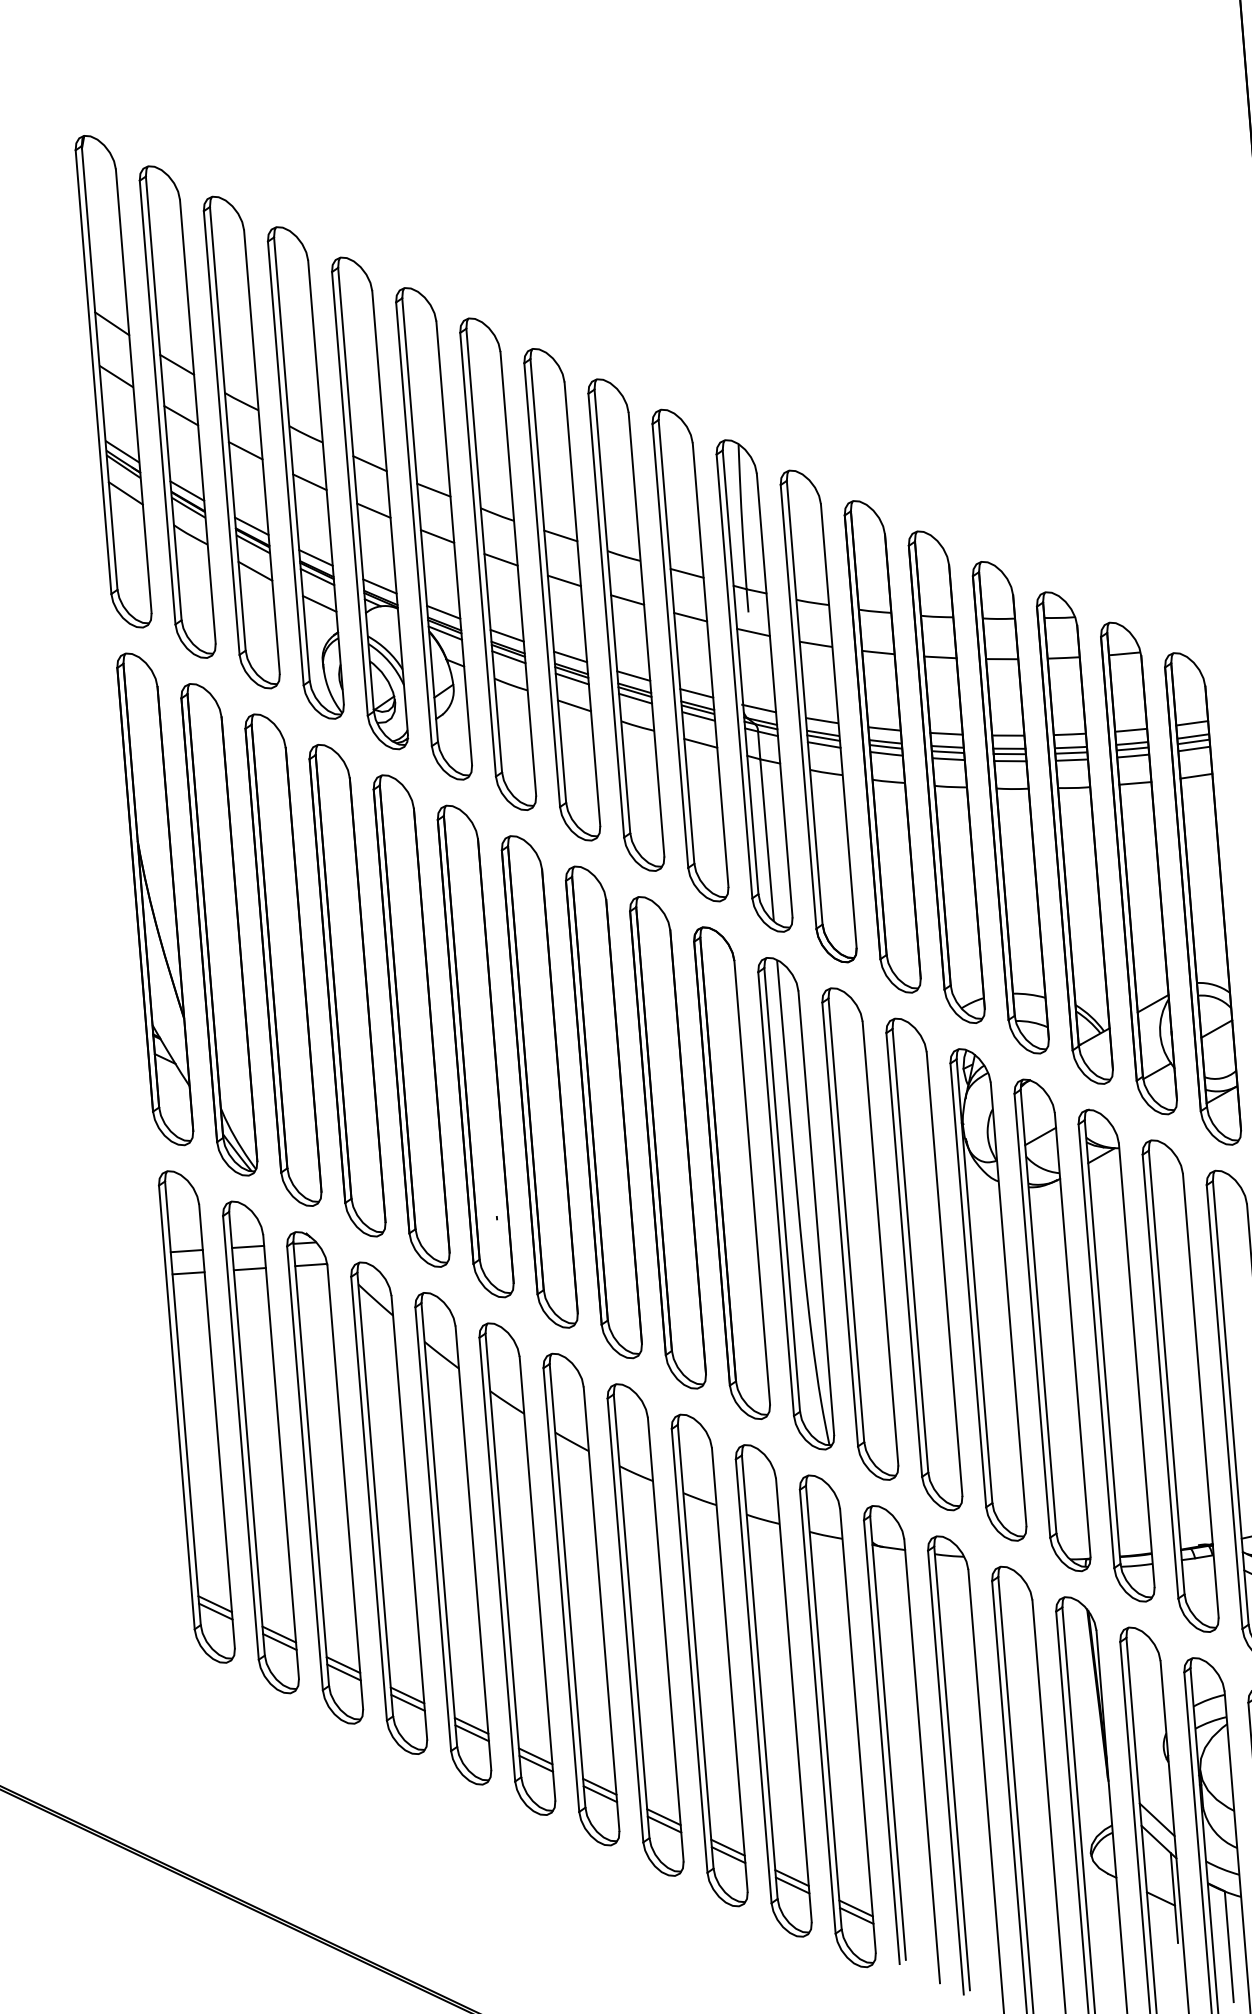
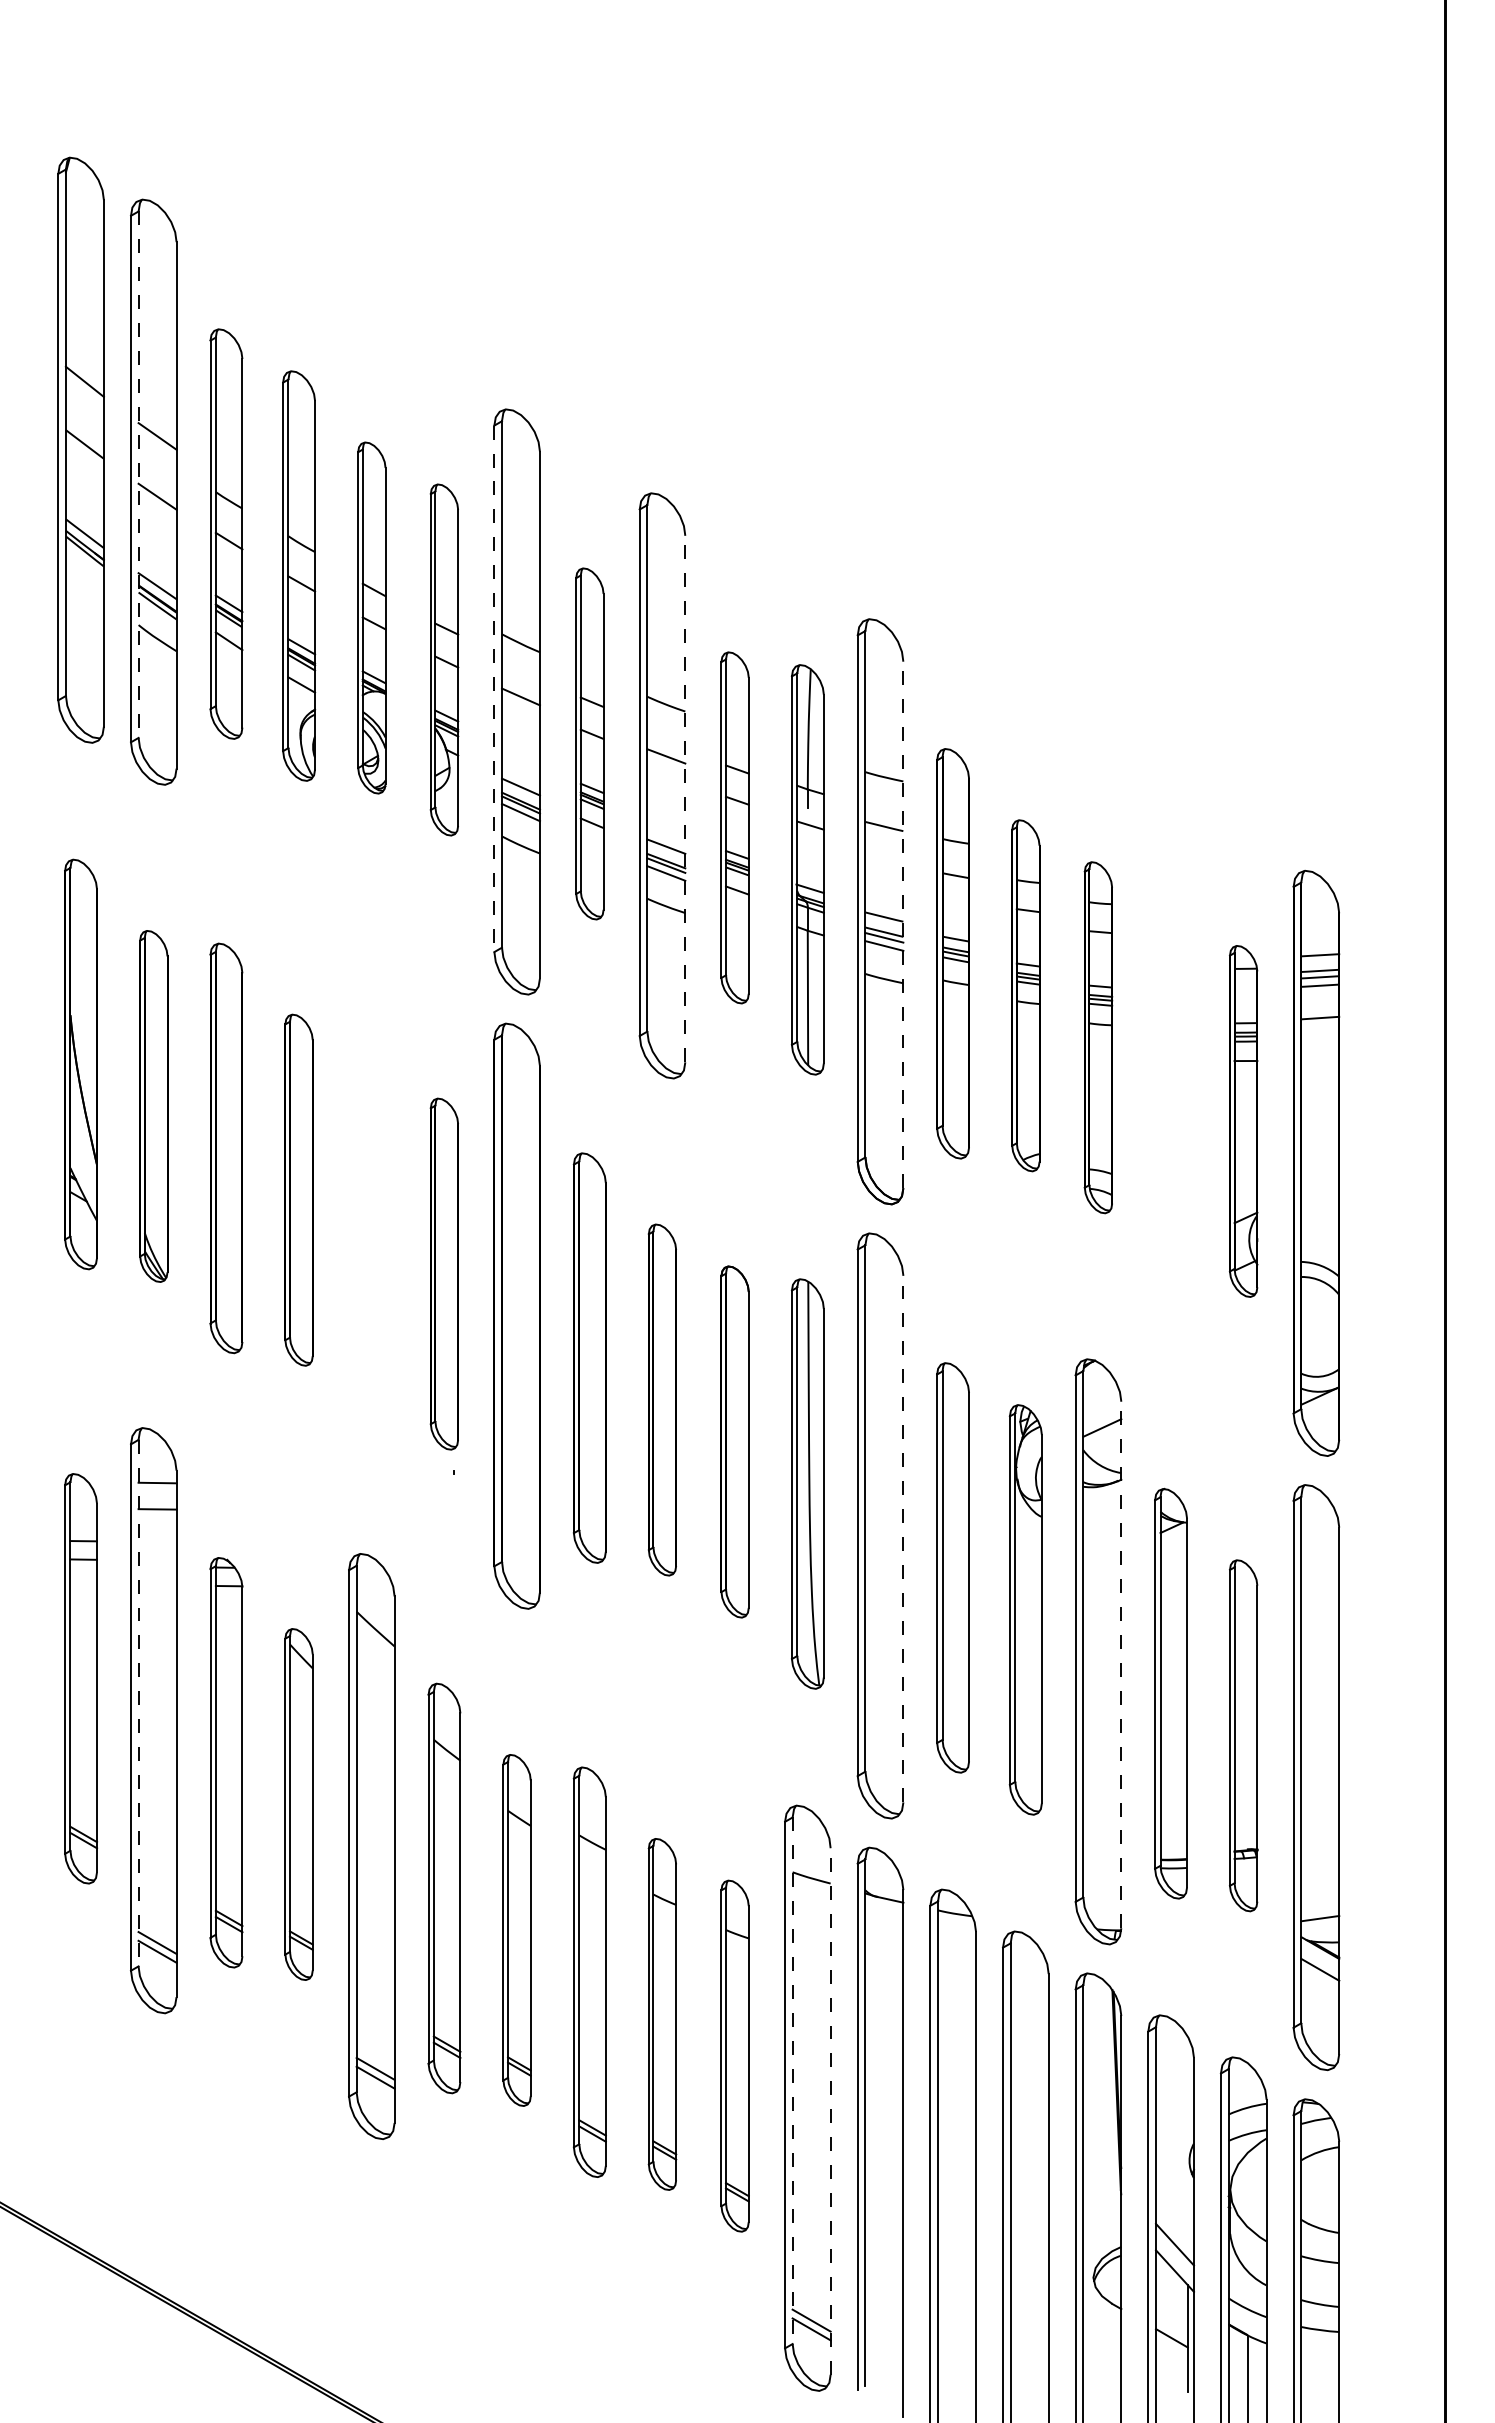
line: (163, 399) -> (138, 475), solid -> dashed
part: (241, 442) -> (226, 533), size x0.7
part: (305, 472) -> (298, 575), size x0.7
line: (125, 492) -> (84, 582), removed
part: (369, 502) -> (371, 617), size x0.6
part: (434, 533) -> (444, 659), size x0.6
line: (478, 555) -> (494, 689), solid -> dashed
part: (561, 594) -> (589, 743), size x0.6
line: (646, 634) -> (685, 798), solid -> dashed
part: (689, 655) -> (734, 827), size x0.6
part: (754, 685) -> (807, 869), size x0.7
line: (838, 725) -> (903, 924), solid -> dashed
part: (882, 746) -> (952, 953), size x0.7
part: (946, 777) -> (1025, 995), size x0.6
part: (1010, 807) -> (1098, 1037), size x0.6
part: (1074, 838) -> (1170, 1079), removed
part: (1138, 868) -> (1243, 1121), size x0.6
part: (154, 899) -> (80, 1064), size x0.7
part: (219, 929) -> (153, 1106), size x0.6
part: (283, 960) -> (226, 1148), size x0.7
part: (346, 989) -> (298, 1189), size x0.6
part: (411, 1020) -> (371, 1231), removed
line: (1216, 1028) -> (1320, 1317), removed
part: (475, 1050) -> (444, 1273), size x0.6
part: (603, 1111) -> (589, 1357), size x0.7
part: (667, 1142) -> (662, 1399), size x0.6
part: (731, 1172) -> (734, 1441), size x0.6
part: (795, 1203) -> (807, 1483), size x0.7
line: (880, 1243) -> (903, 1538), solid -> dashed
part: (923, 1264) -> (952, 1567), size x0.7
part: (988, 1294) -> (1025, 1609), size x0.7
line: (1072, 1334) -> (1121, 1664), solid -> dashed
part: (1116, 1355) -> (1170, 1693), size x0.7
part: (1180, 1386) -> (1243, 1735), size x0.6
part: (196, 1416) -> (80, 1678), size x0.7
line: (246, 1434) -> (138, 1703), solid -> dashed
part: (325, 1477) -> (226, 1762), size x0.7
part: (388, 1508) -> (298, 1804), size x0.6
part: (517, 1569) -> (444, 1888), size x0.7
part: (580, 1599) -> (516, 1930), size x0.6
part: (645, 1629) -> (589, 1971), size x0.7
part: (709, 1660) -> (662, 2014), size x0.6
part: (773, 1690) -> (734, 2055), size x0.6
line: (823, 1708) -> (792, 2081), solid -> dashed
line: (857, 1730) -> (830, 2110), solid -> dashed

